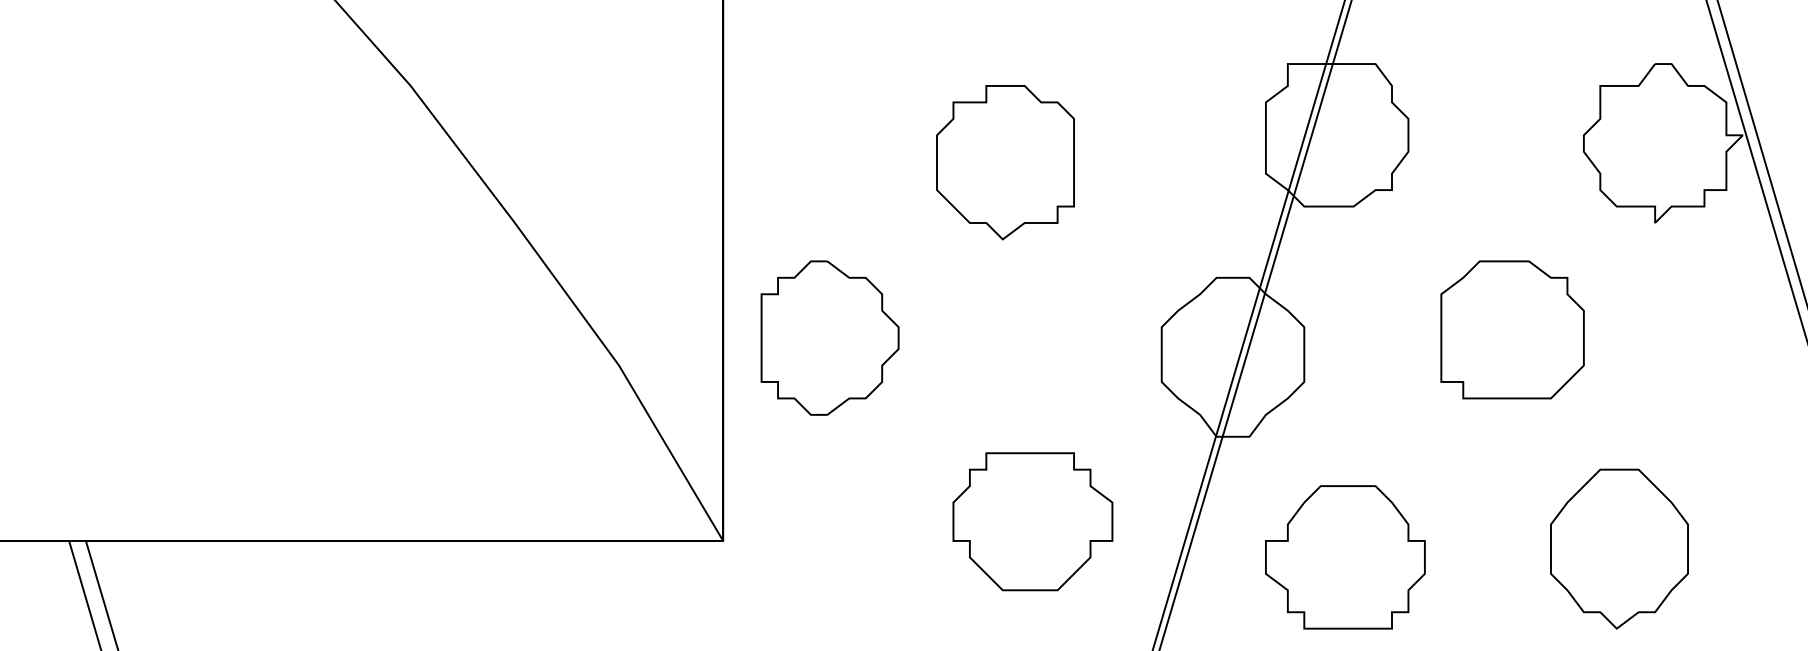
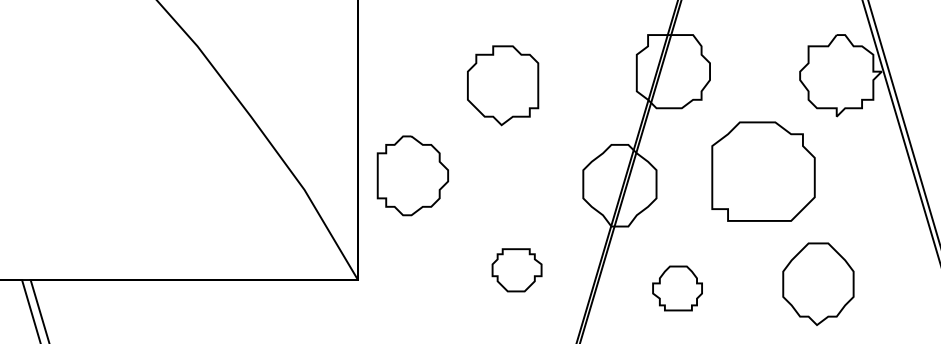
part: (1512, 329) -> (763, 171), size x1.4
part: (1031, 522) -> (516, 270), size x0.6
part: (1345, 557) -> (677, 288), size x0.6

